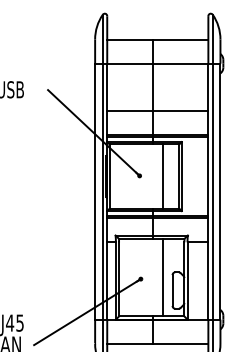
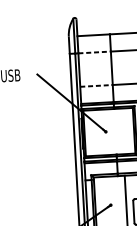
line: (130, 63) -> (94, 52), solid -> dashed
line: (130, 110) -> (96, 85), solid -> dashed
line: (162, 176) -> (122, 131), removed

